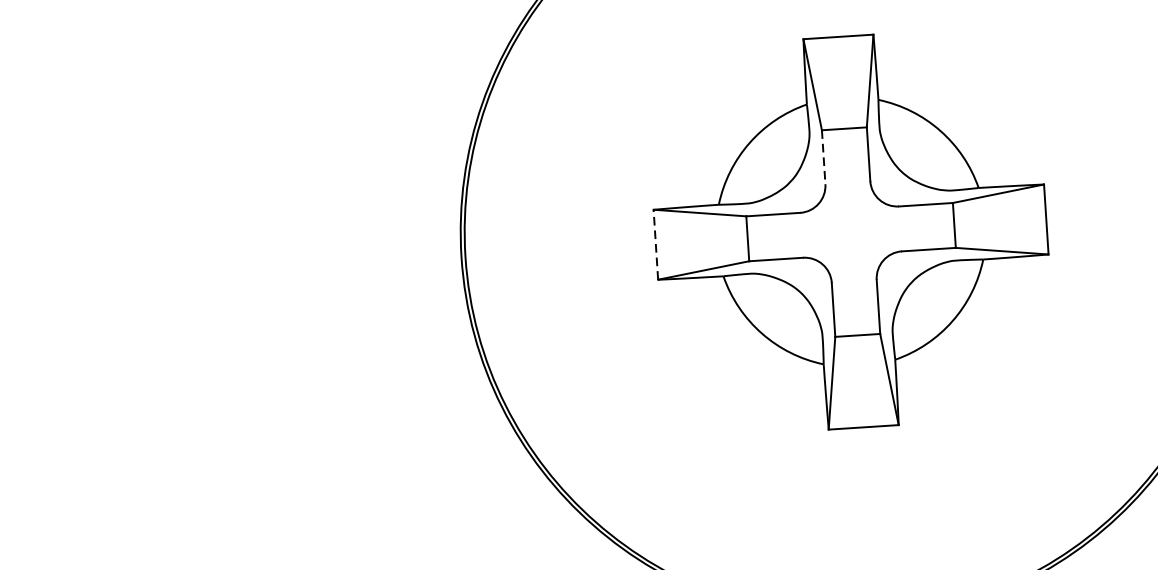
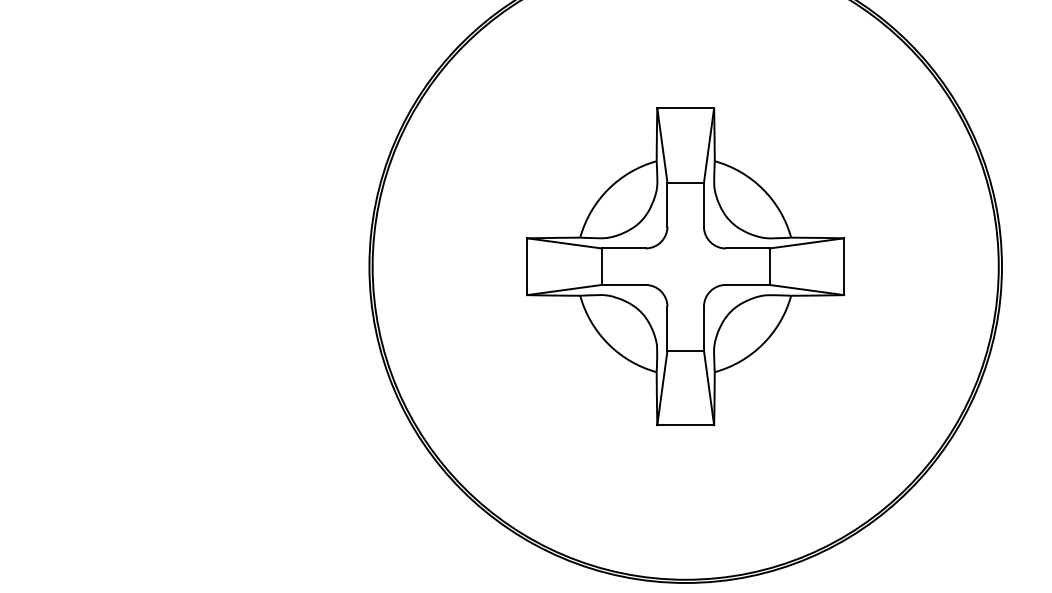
line: (823, 156) -> (667, 204), dashed -> solid
line: (656, 244) -> (527, 266), dashed -> solid

